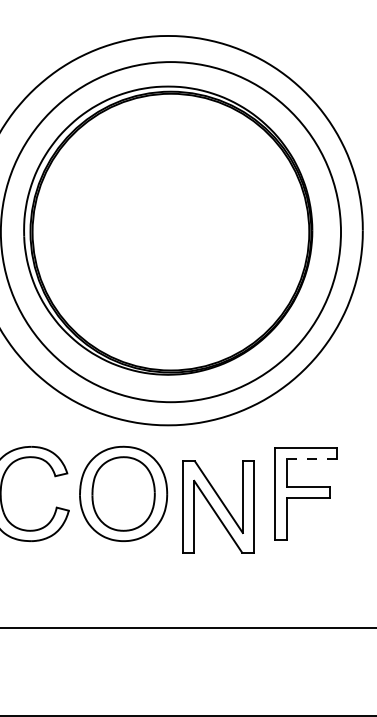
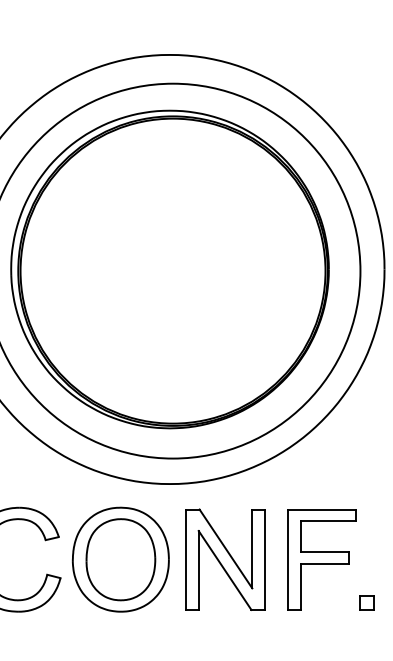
line: (312, 459) -> (329, 521), dashed -> solid
part: (218, 506) -> (225, 559), moved
part: (346, 533) -> (366, 603), added

